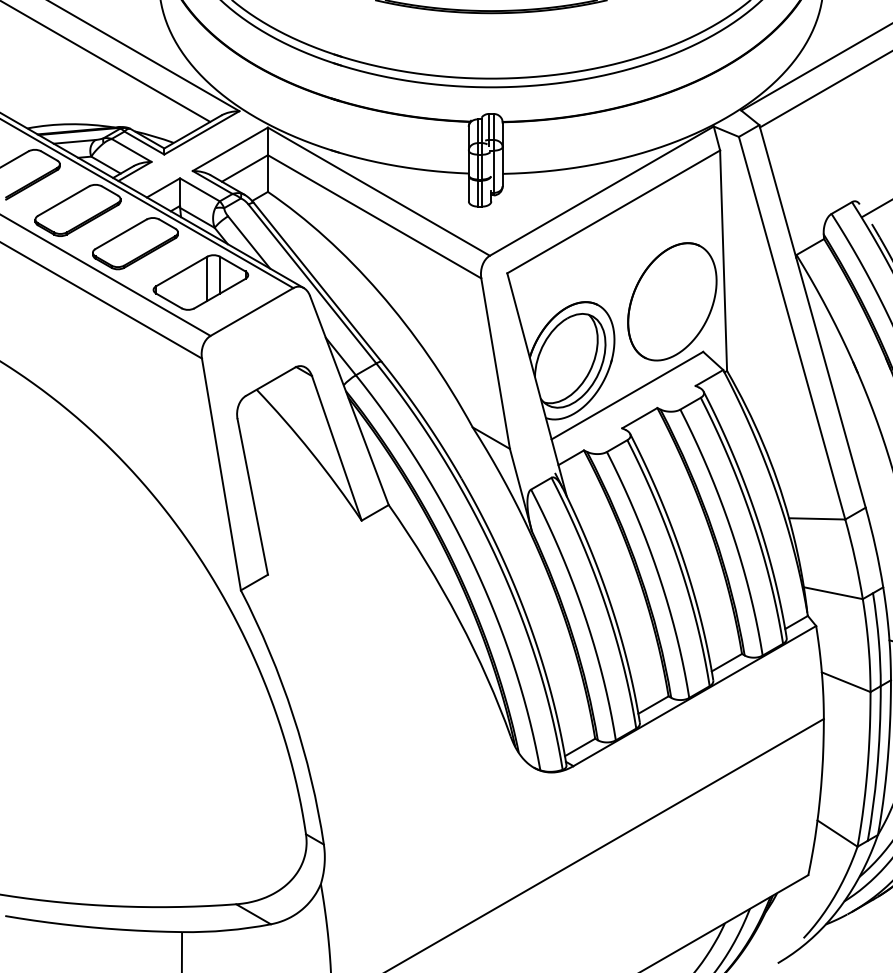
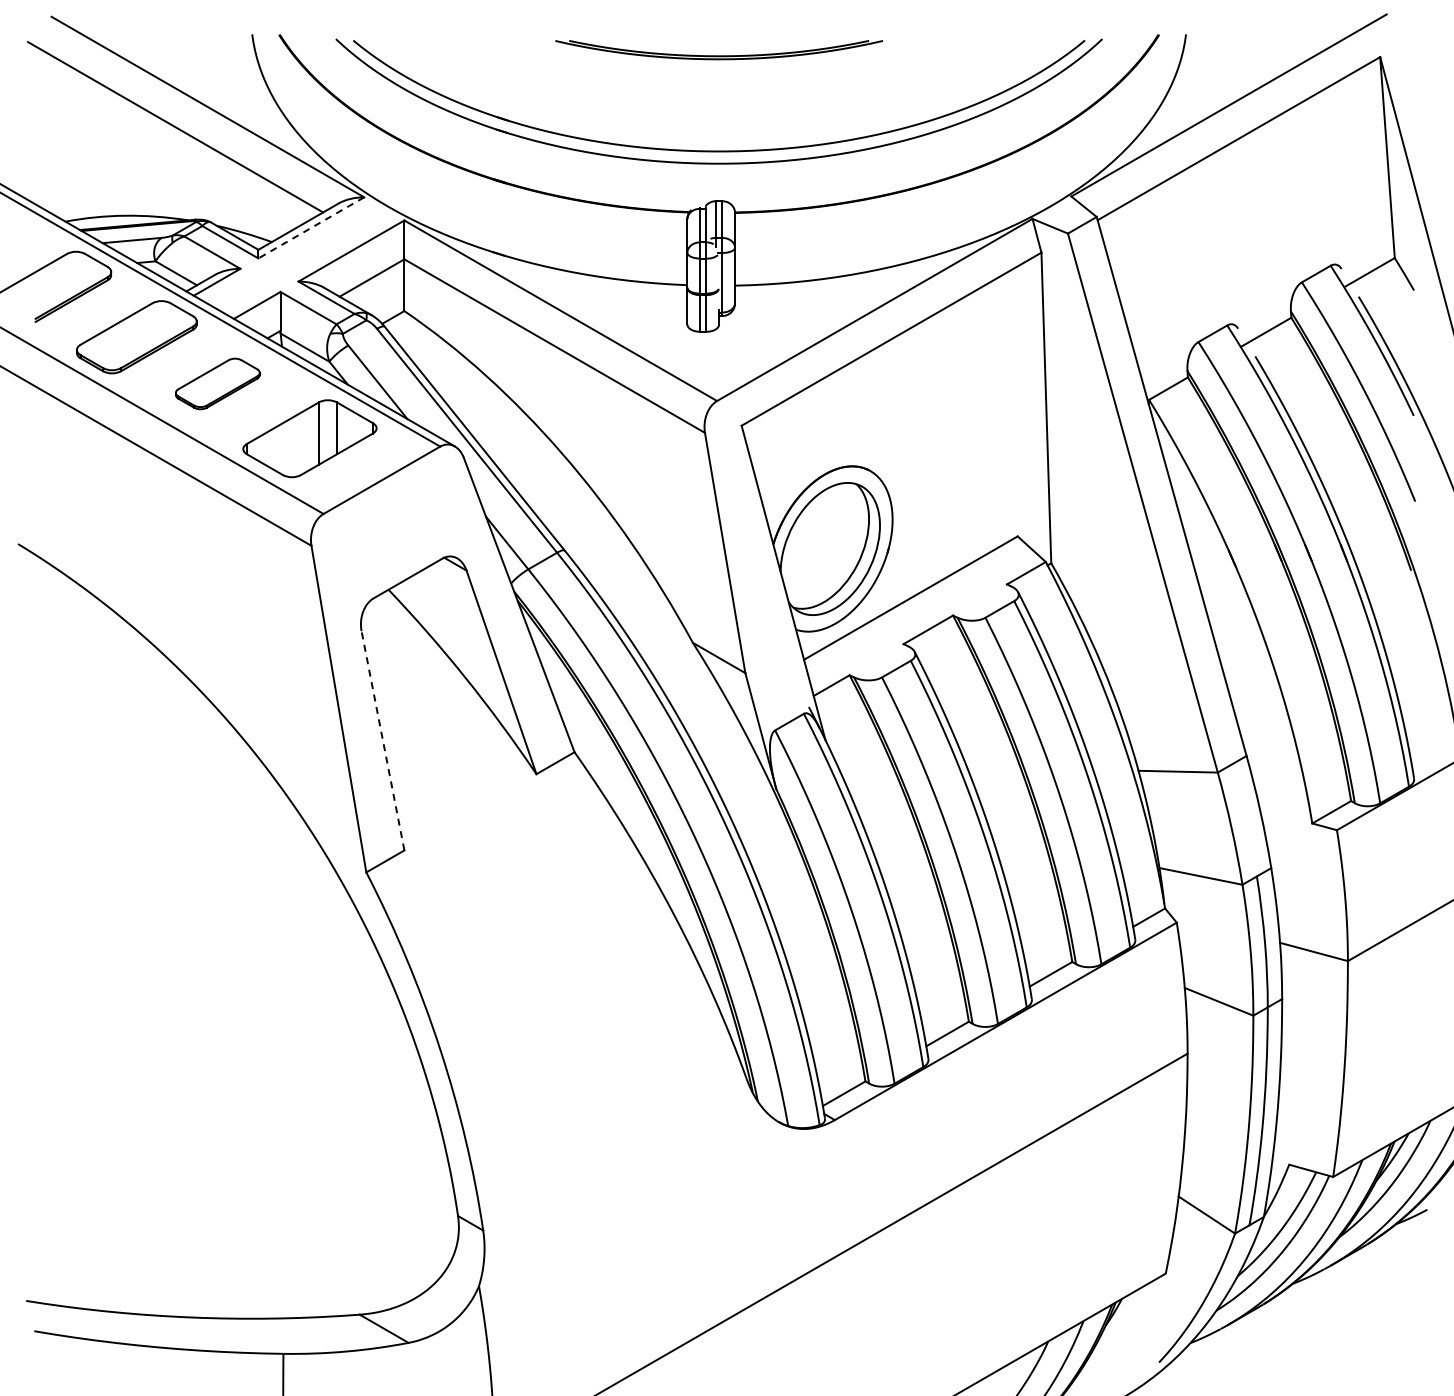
line: (201, 133) -> (310, 228), solid -> dashed
part: (135, 243) -> (217, 383), size x0.7
part: (672, 301) -> (974, 465), removed
line: (253, 496) -> (383, 740), solid -> dashed

